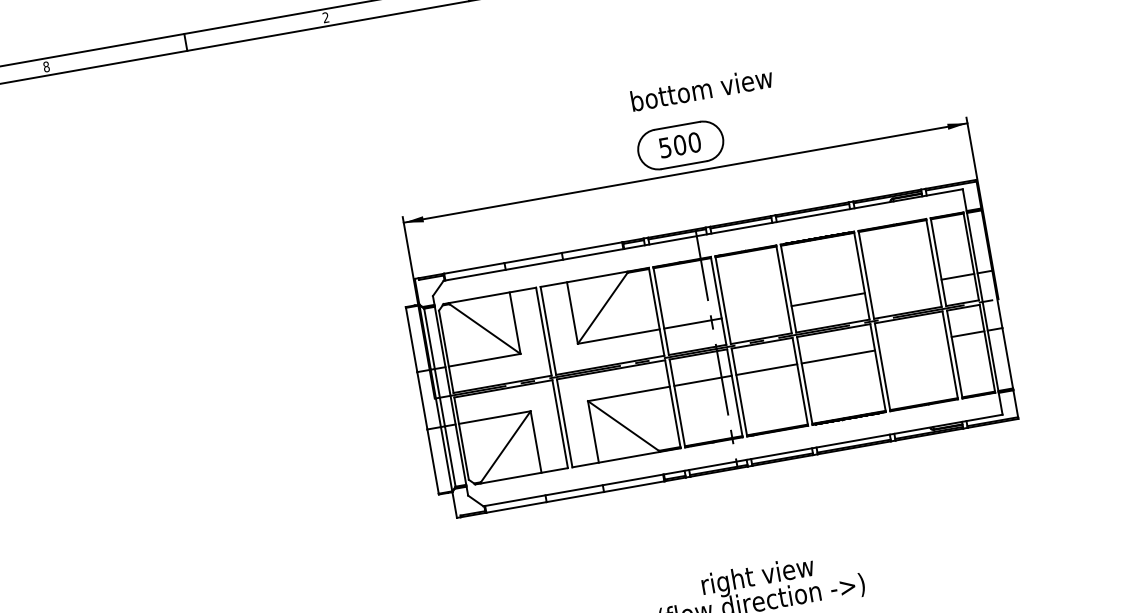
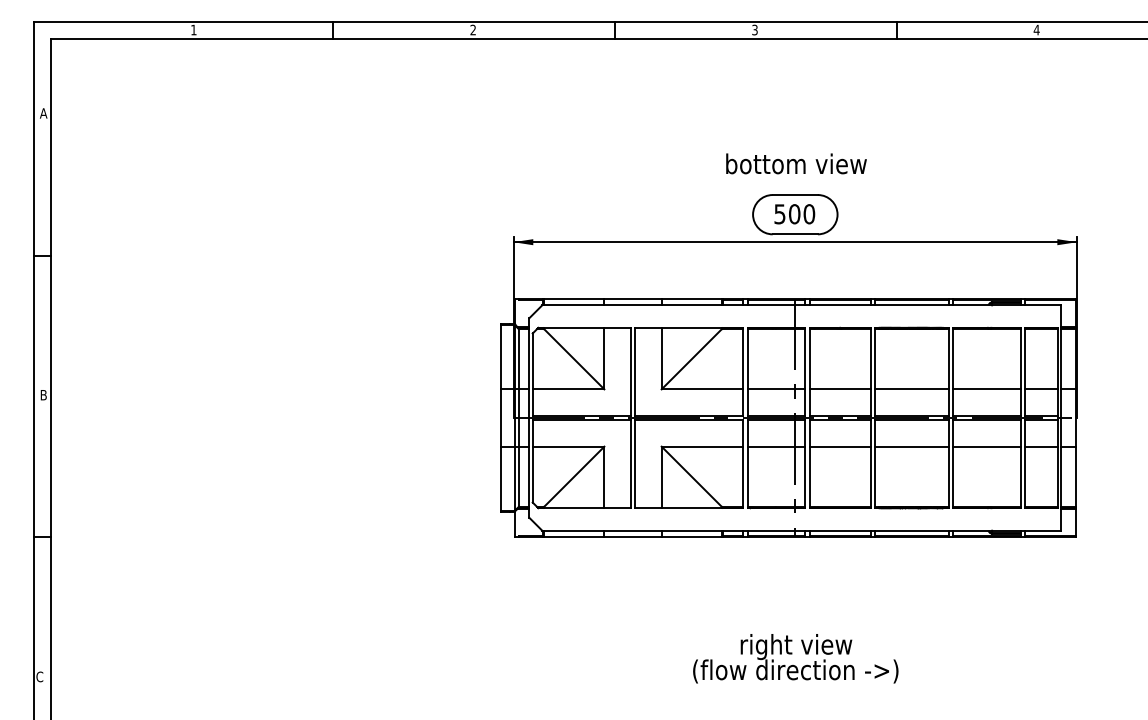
text: (46, 66) -> (193, 29), 8 -> 1
text: (701, 88) -> (796, 163), moved
line: (902, 286) -> (986, 389), added
line: (755, 312) -> (839, 389), added
line: (912, 343) -> (986, 446), added

